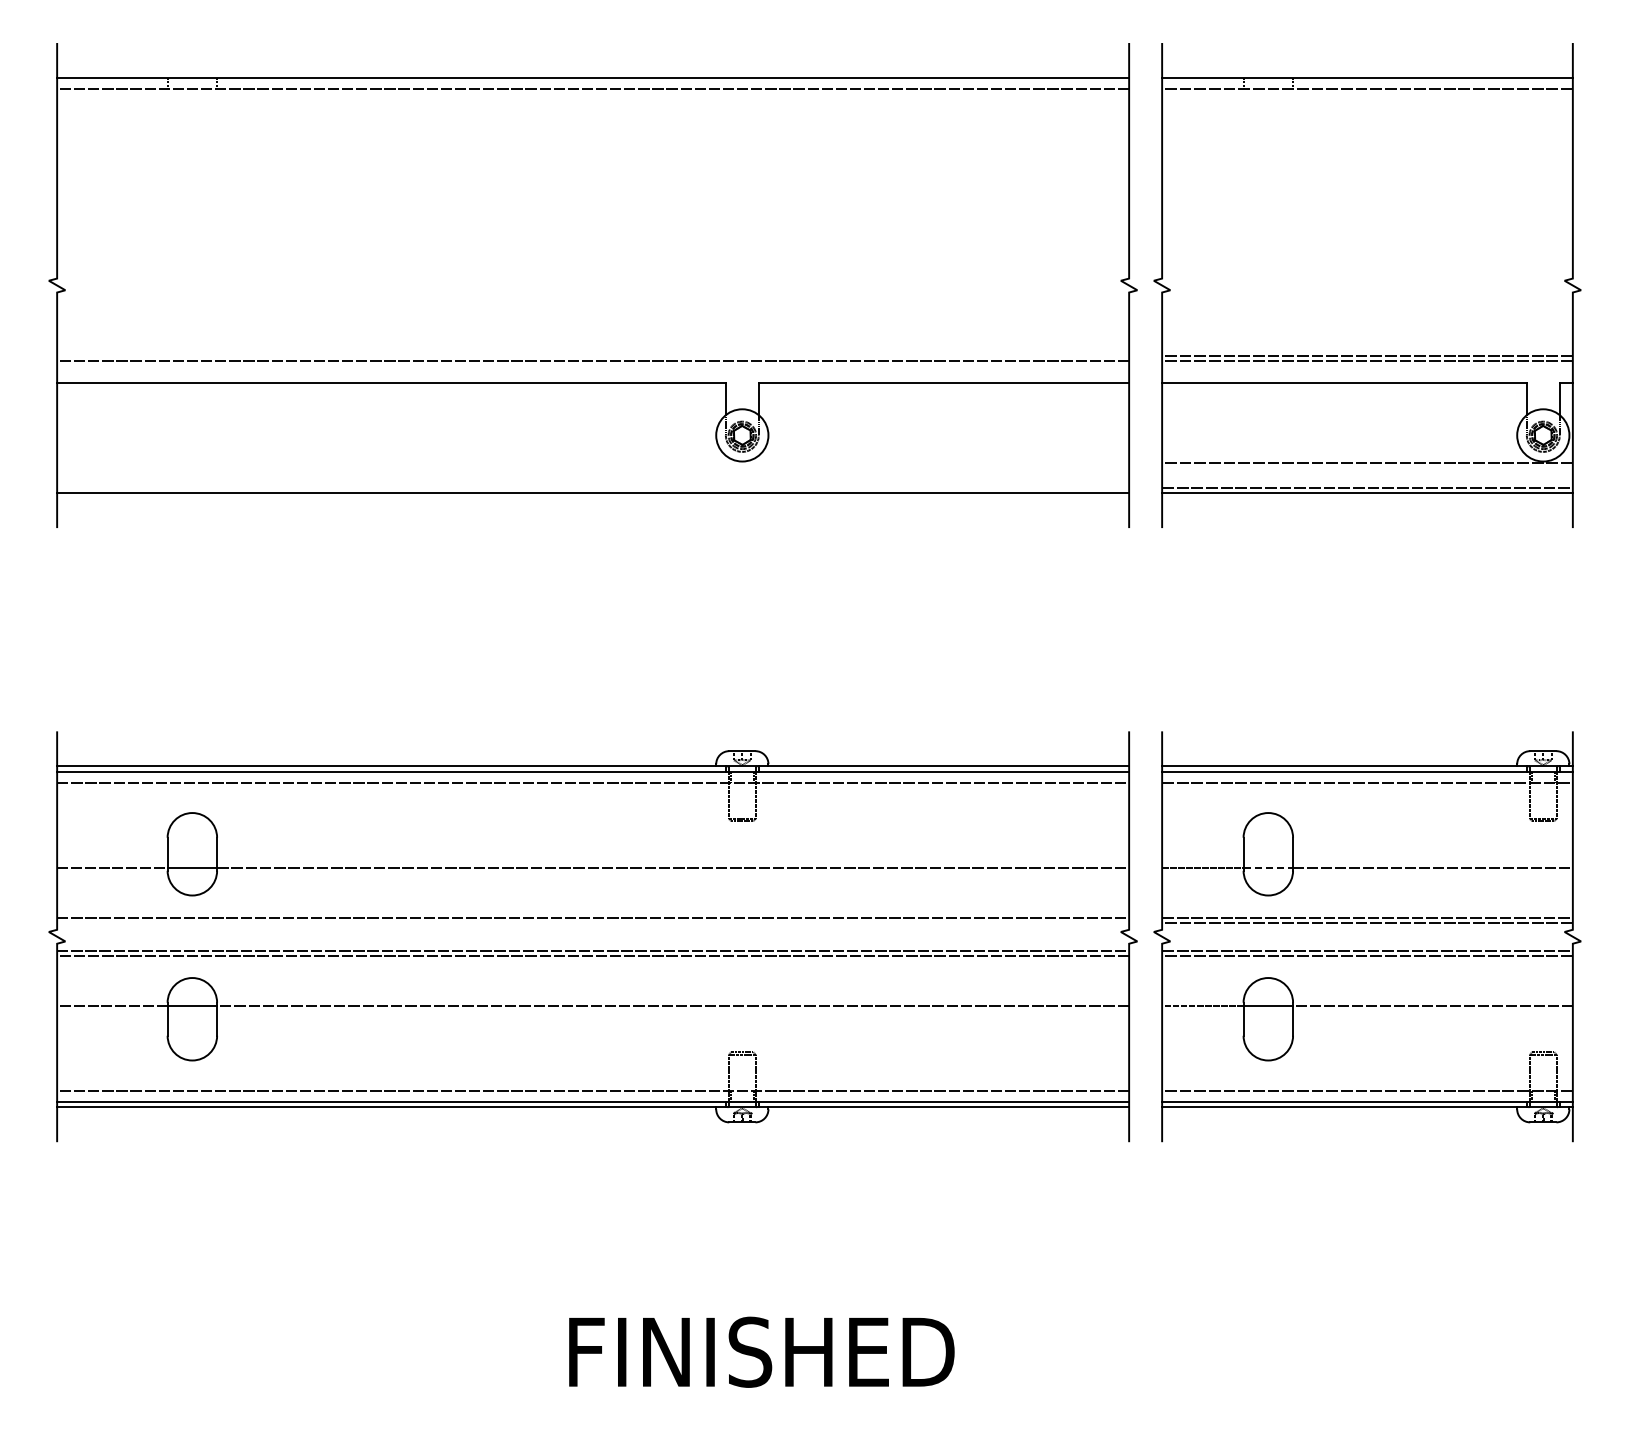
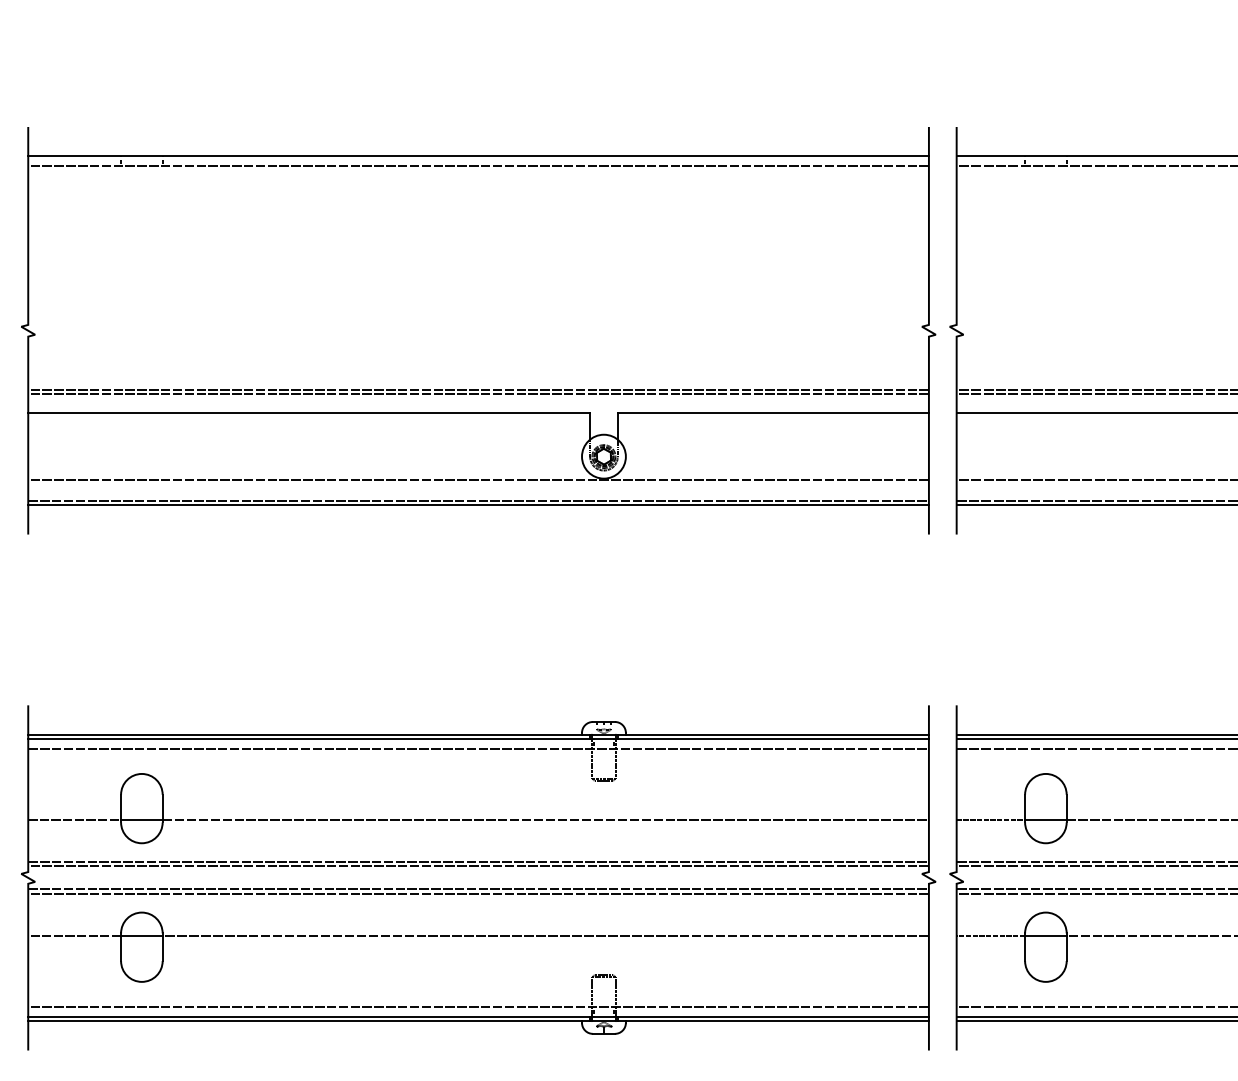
line: (593, 355) -> (478, 389), added
line: (593, 462) -> (478, 479), added
line: (593, 487) -> (478, 500), added
line: (1268, 868) -> (1046, 820), dashed -> solid
line: (593, 923) -> (478, 866), added

